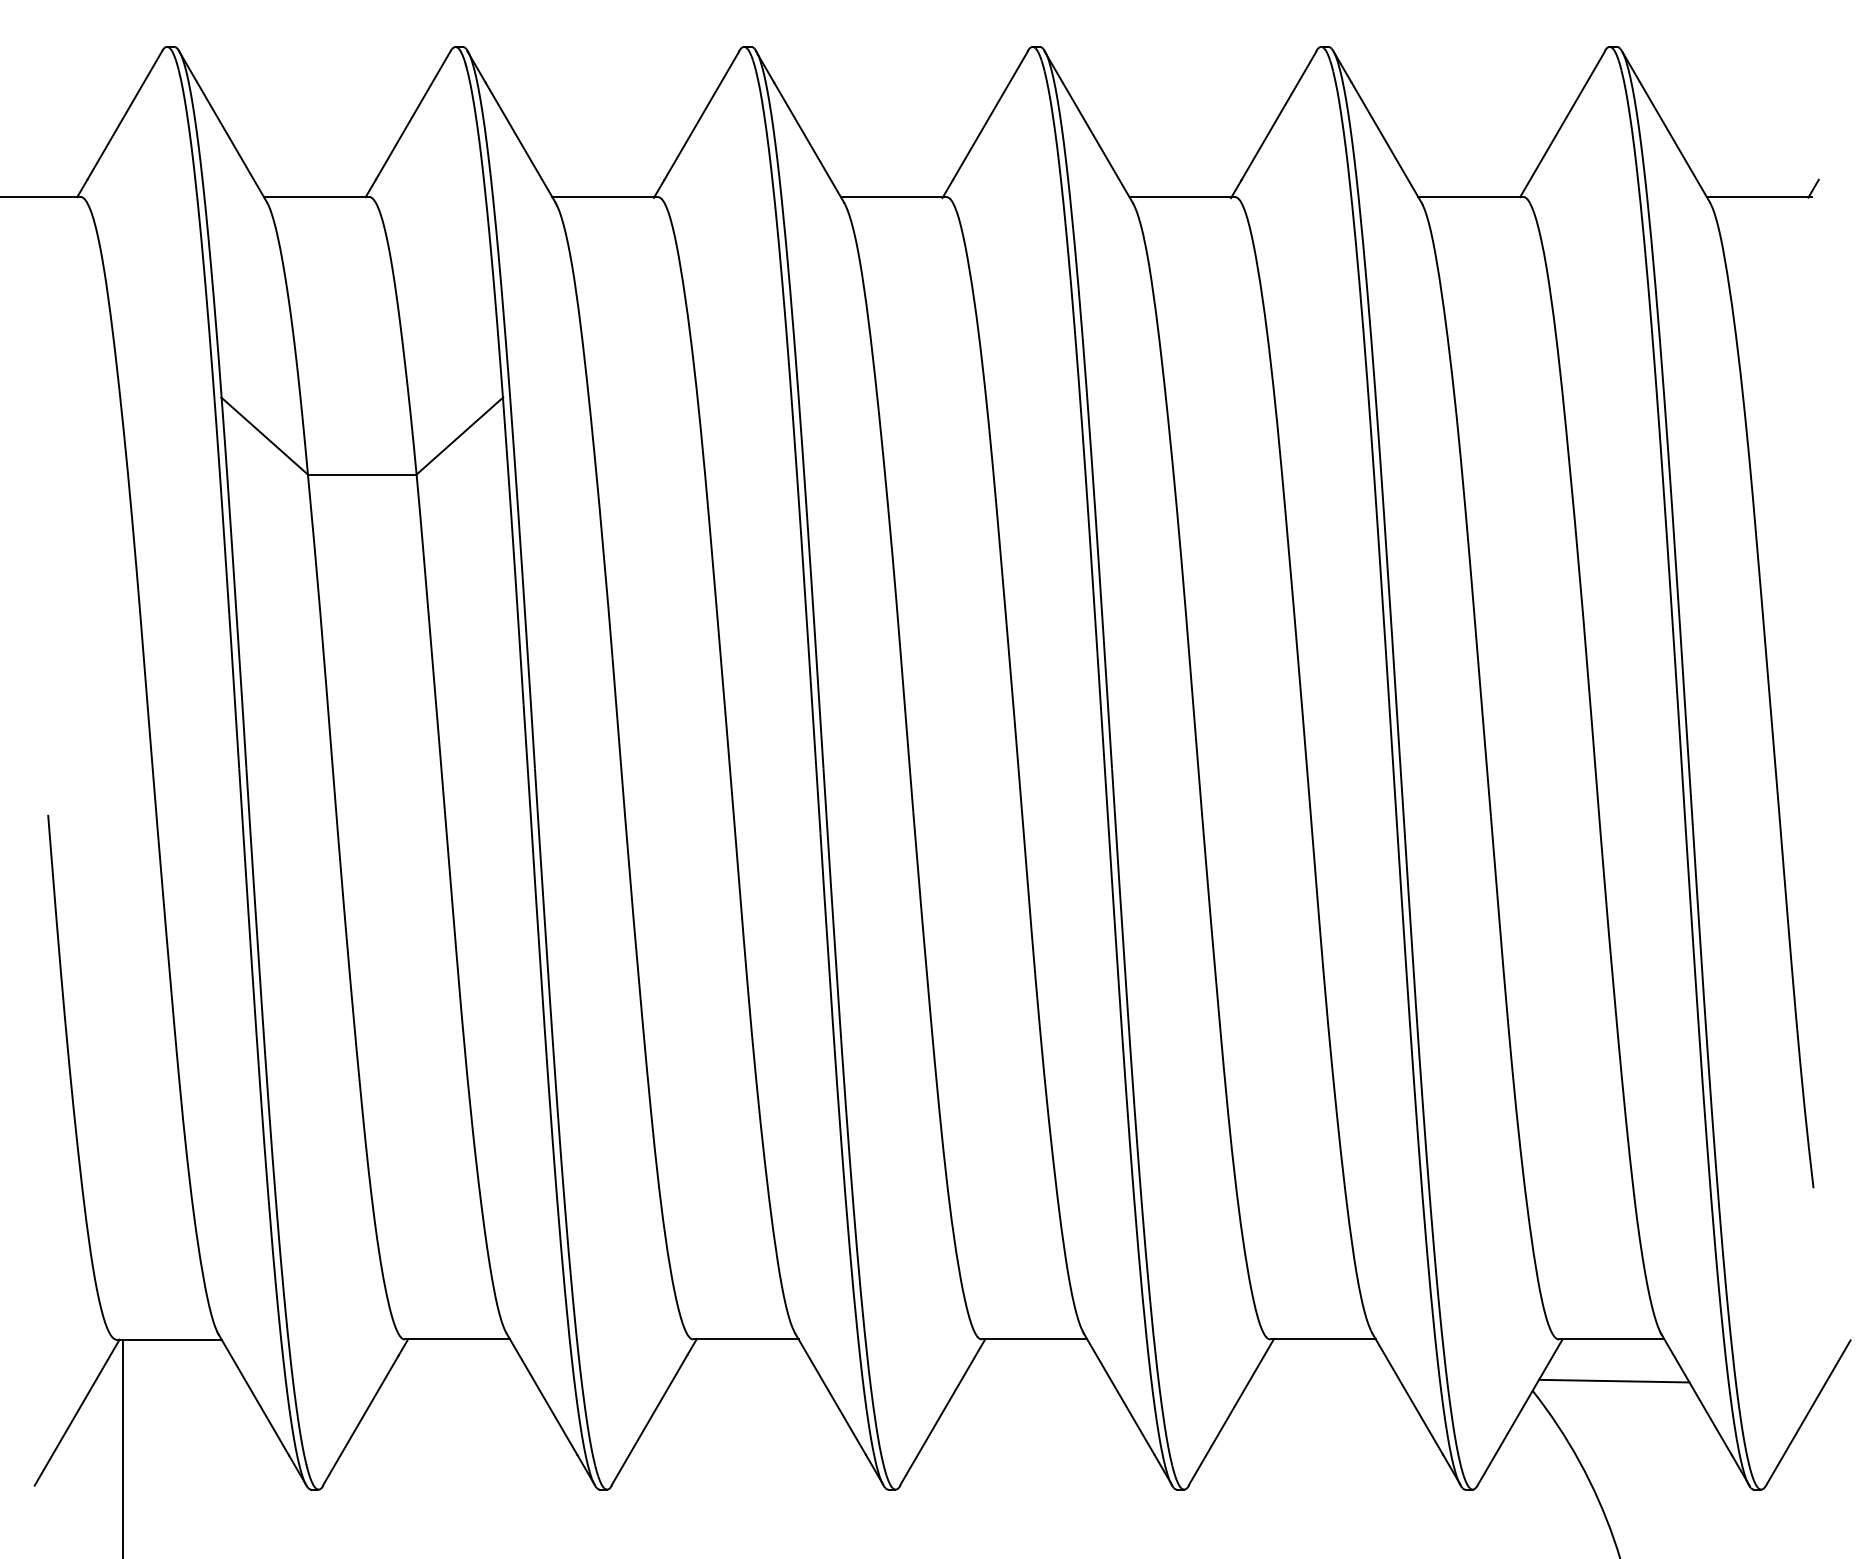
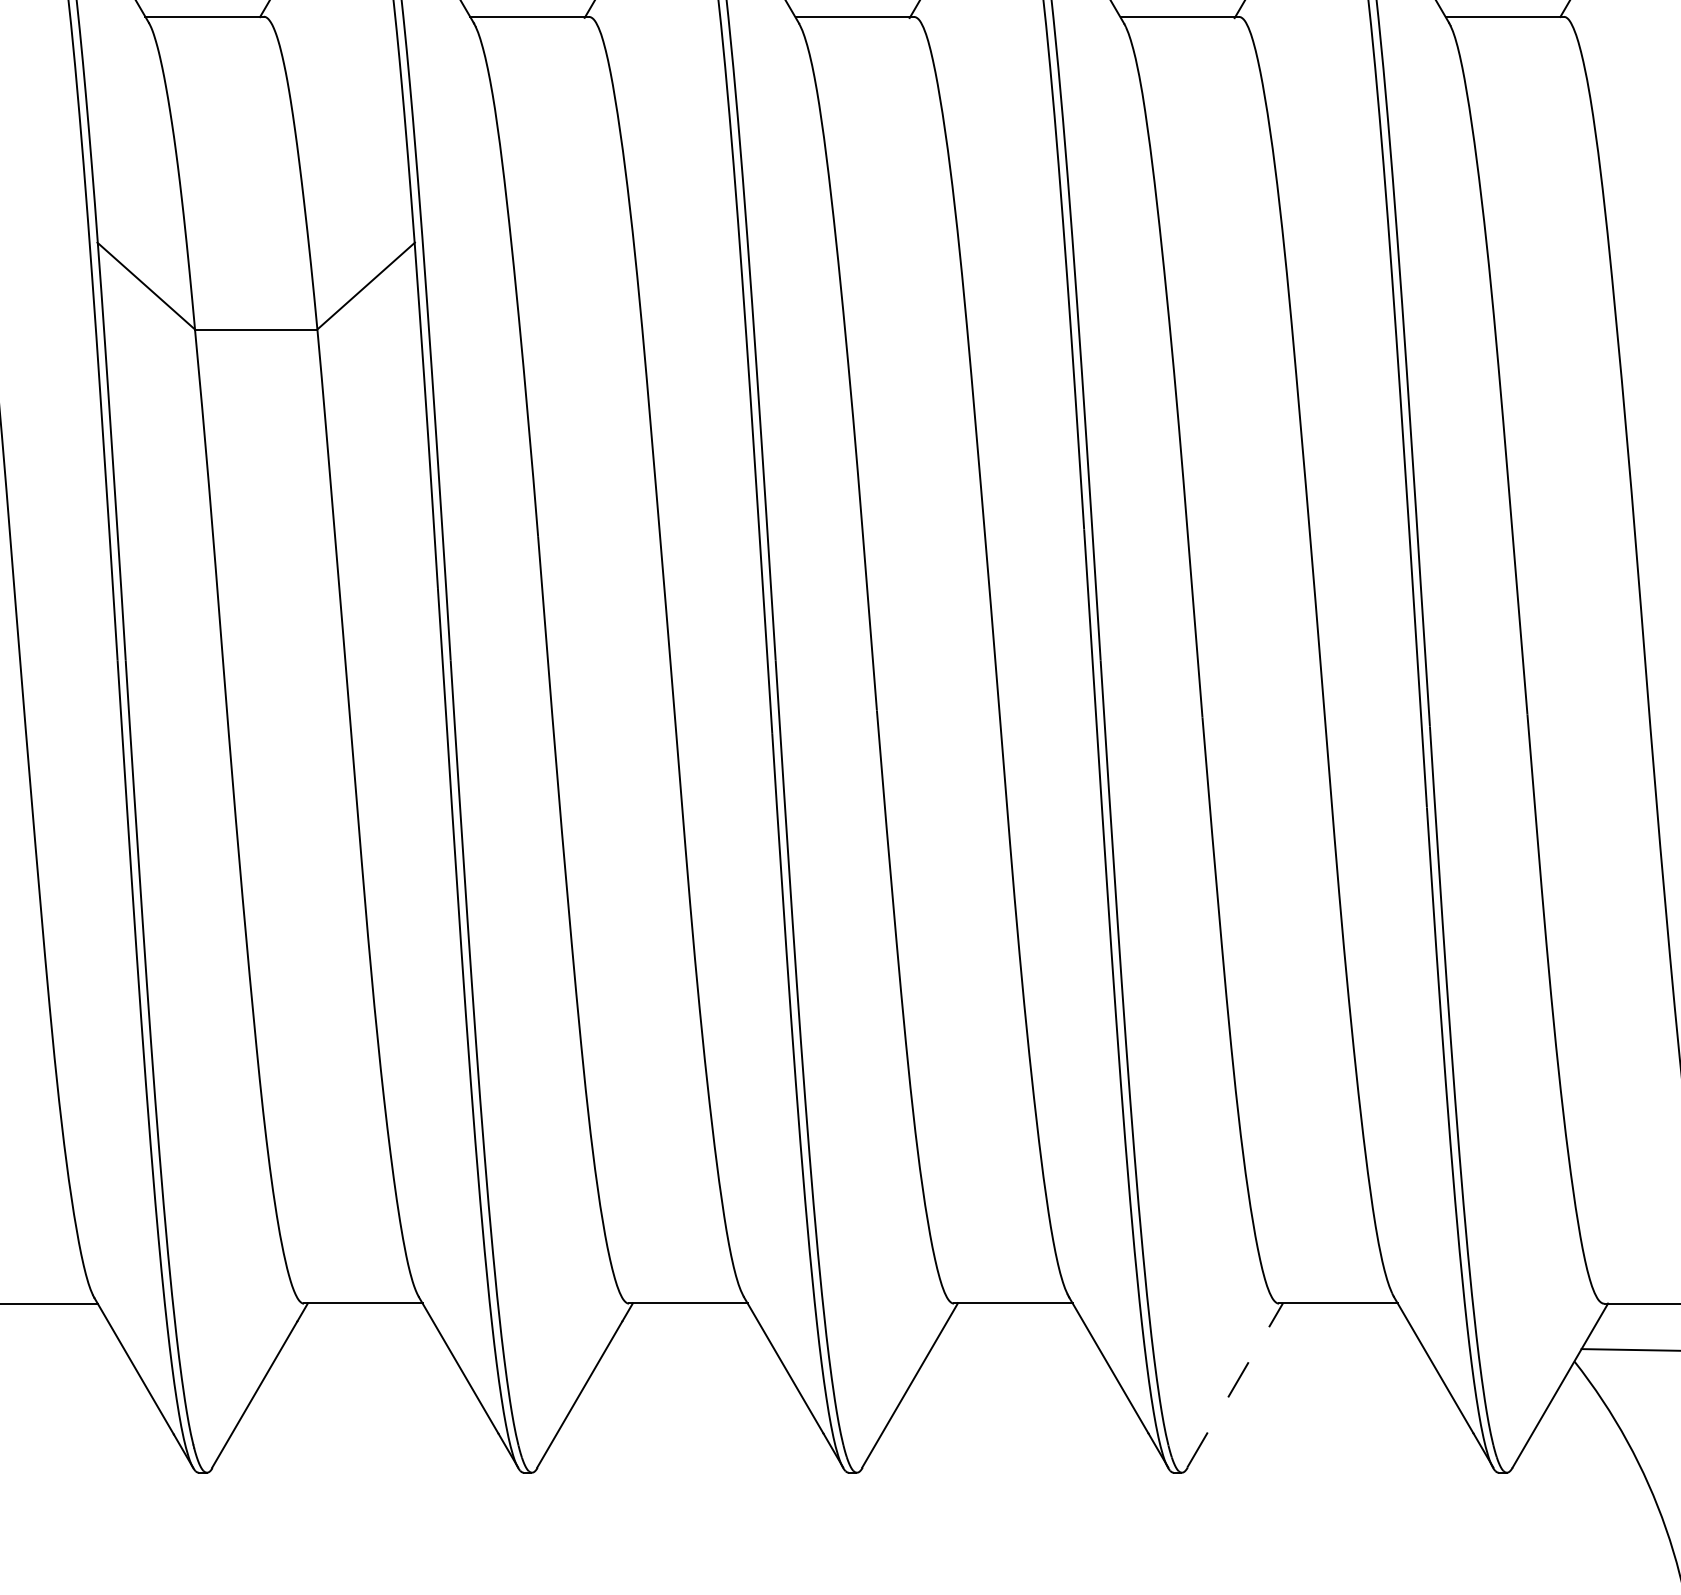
line: (1231, 1411) -> (1235, 1384), solid -> dashed

